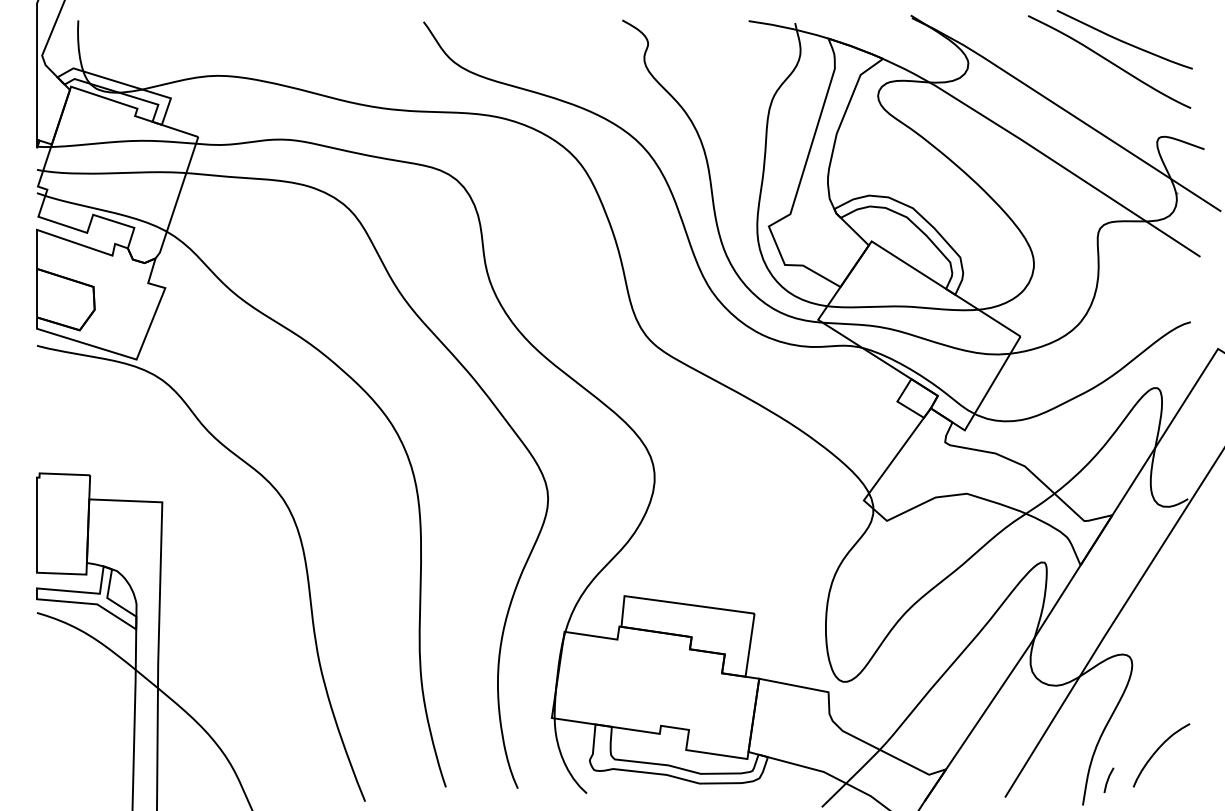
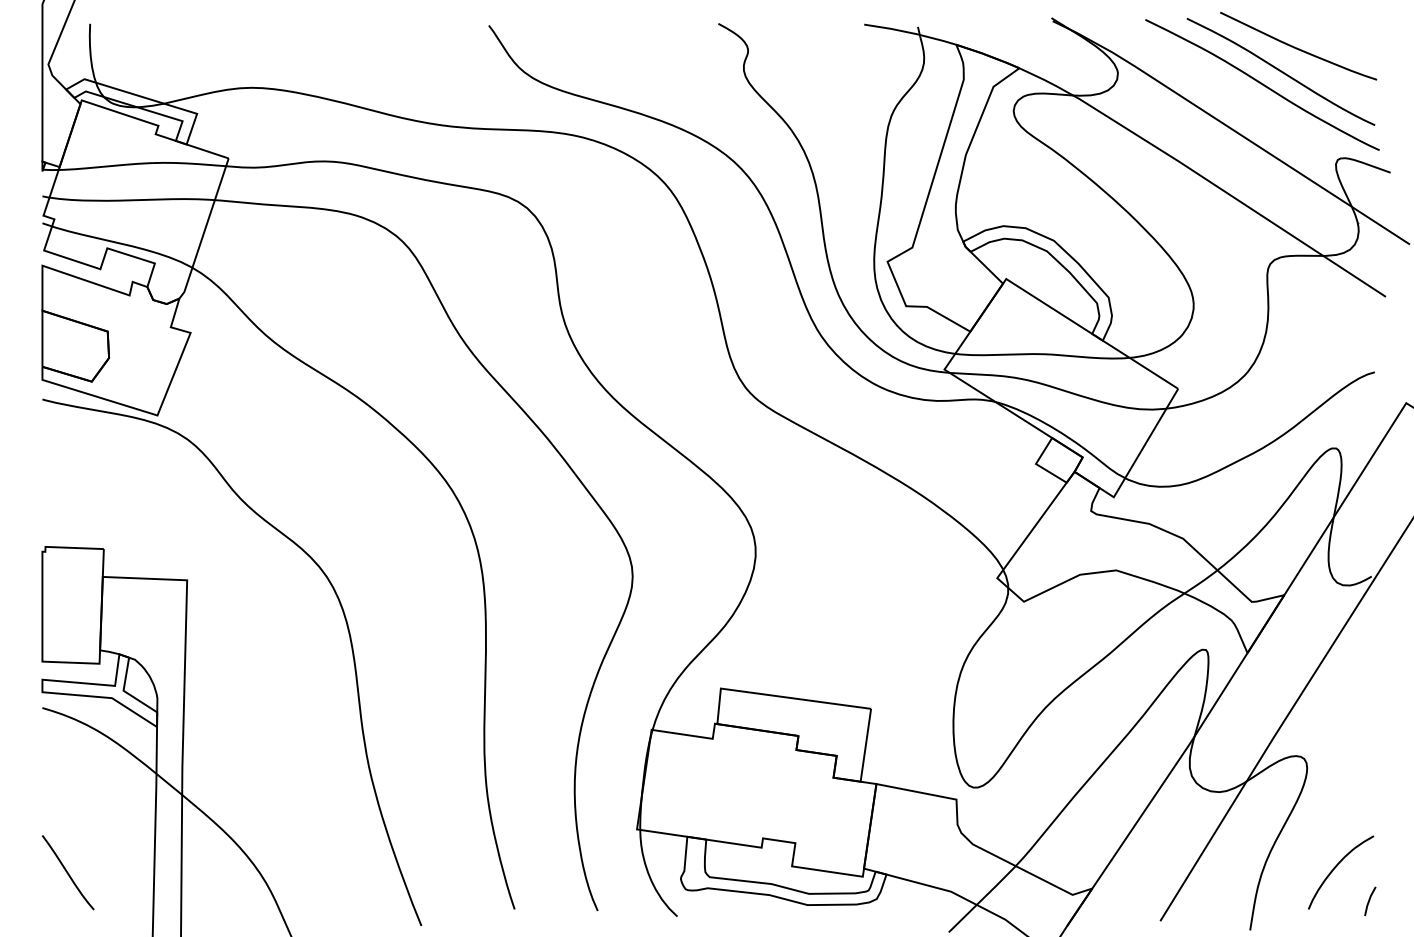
curve: (1093, 72) -> (1262, 84), added
curve: (59, 755) -> (68, 872), added
line: (1109, 779) -> (1370, 900), moved

